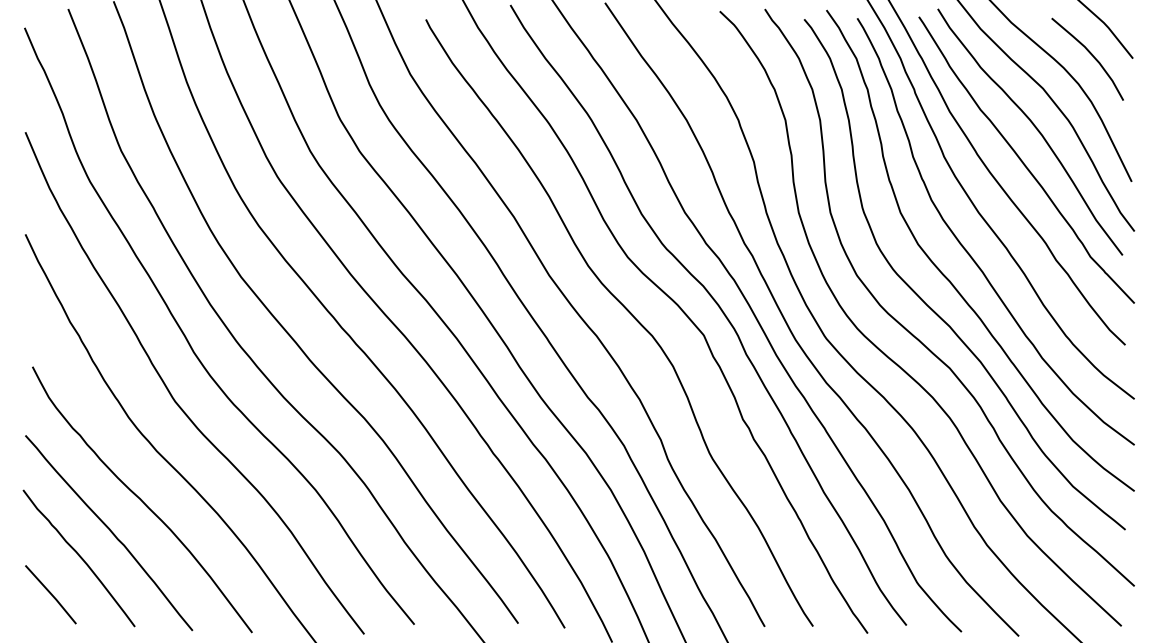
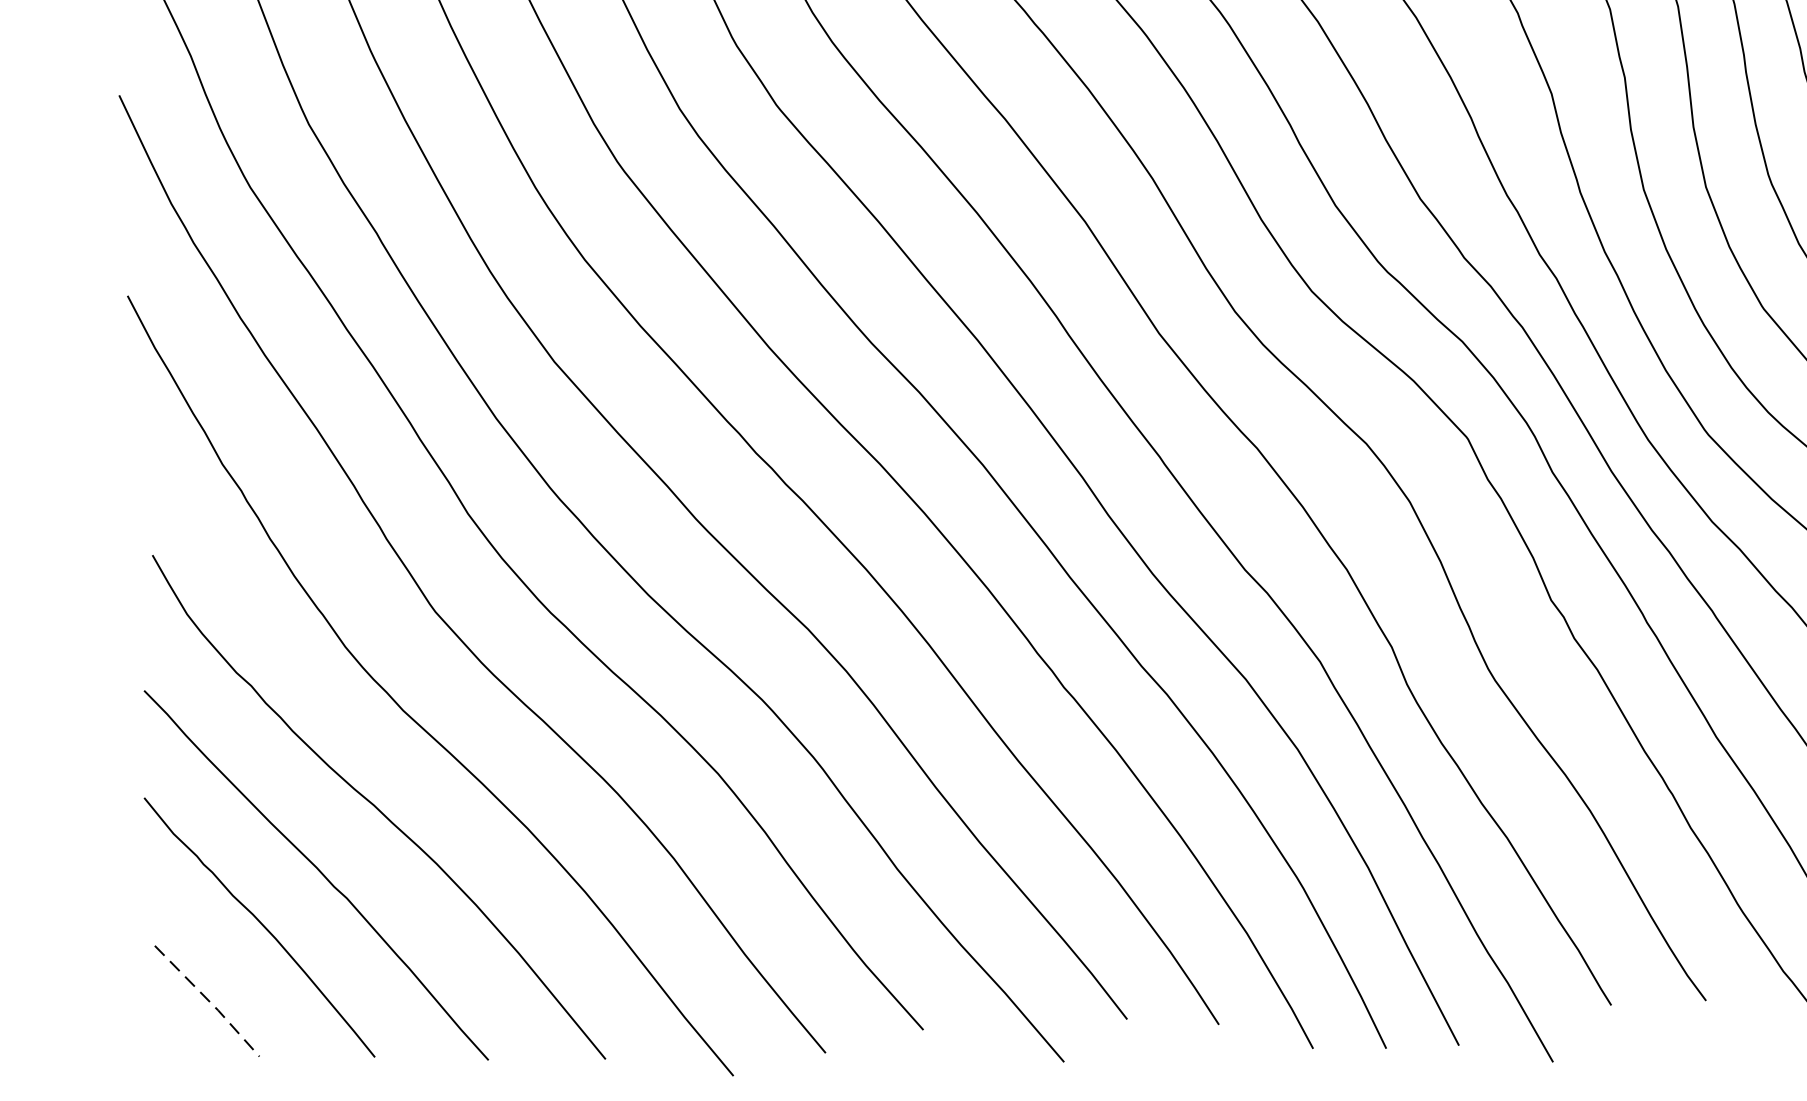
line: (52, 595) -> (210, 1002), solid -> dashed

